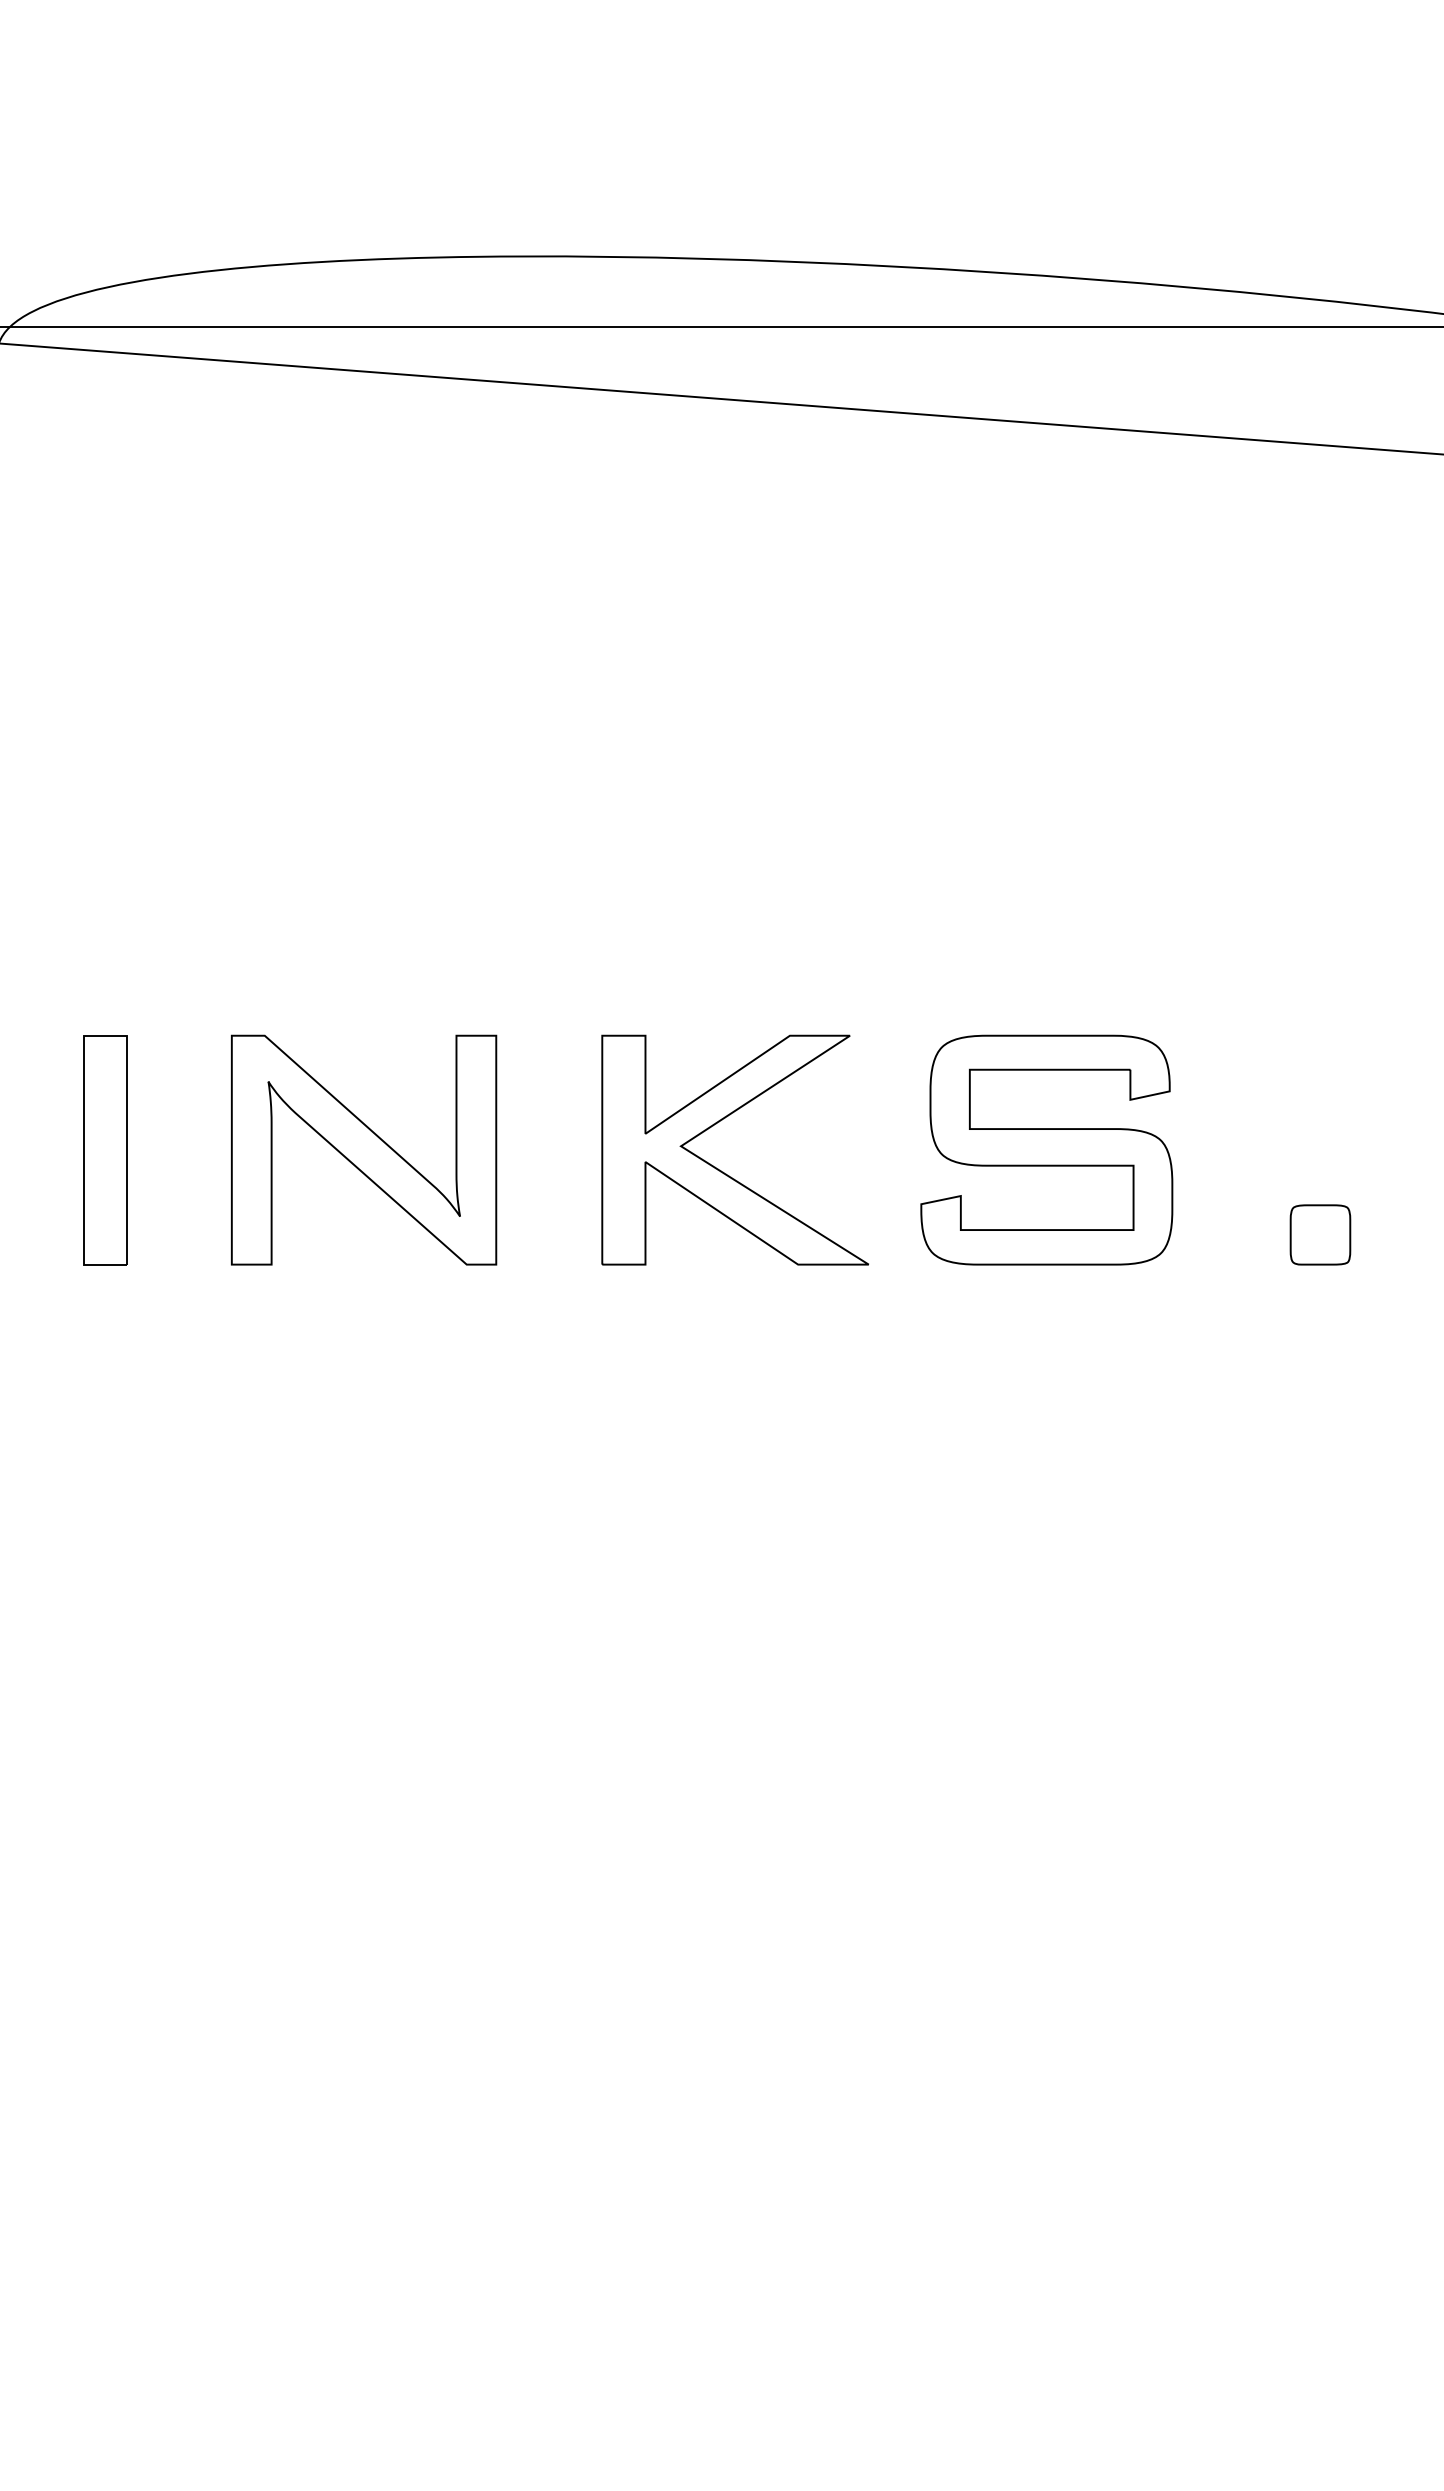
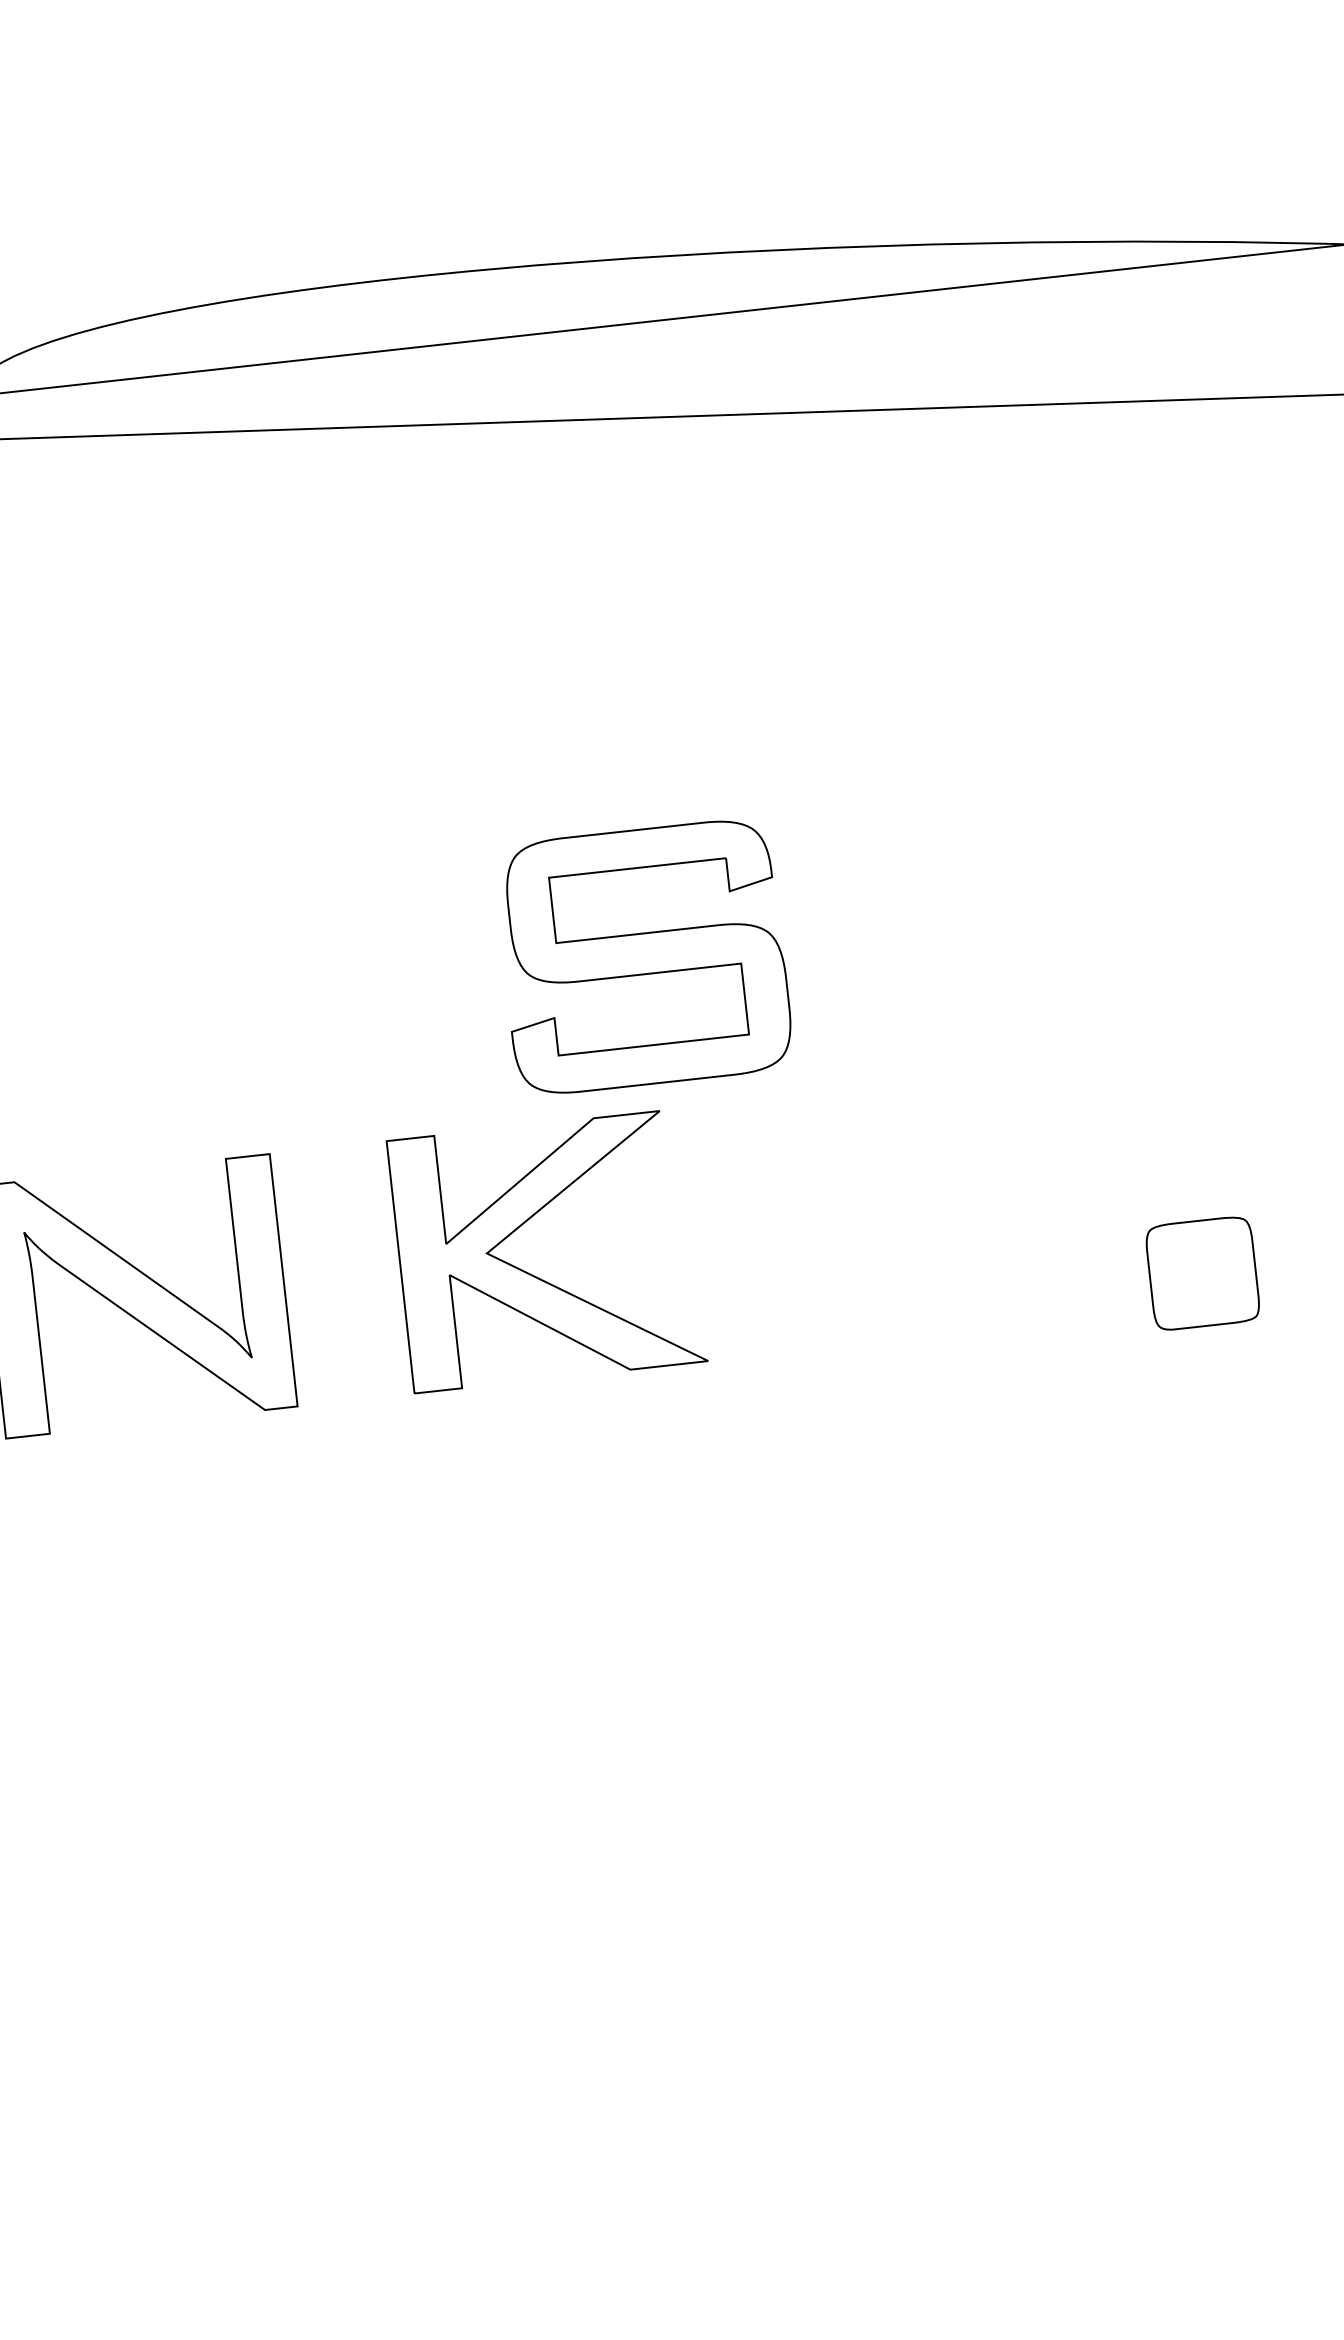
part: (1046, 1149) -> (643, 956), moved
part: (1320, 1234) -> (1202, 1272), size x1.6

